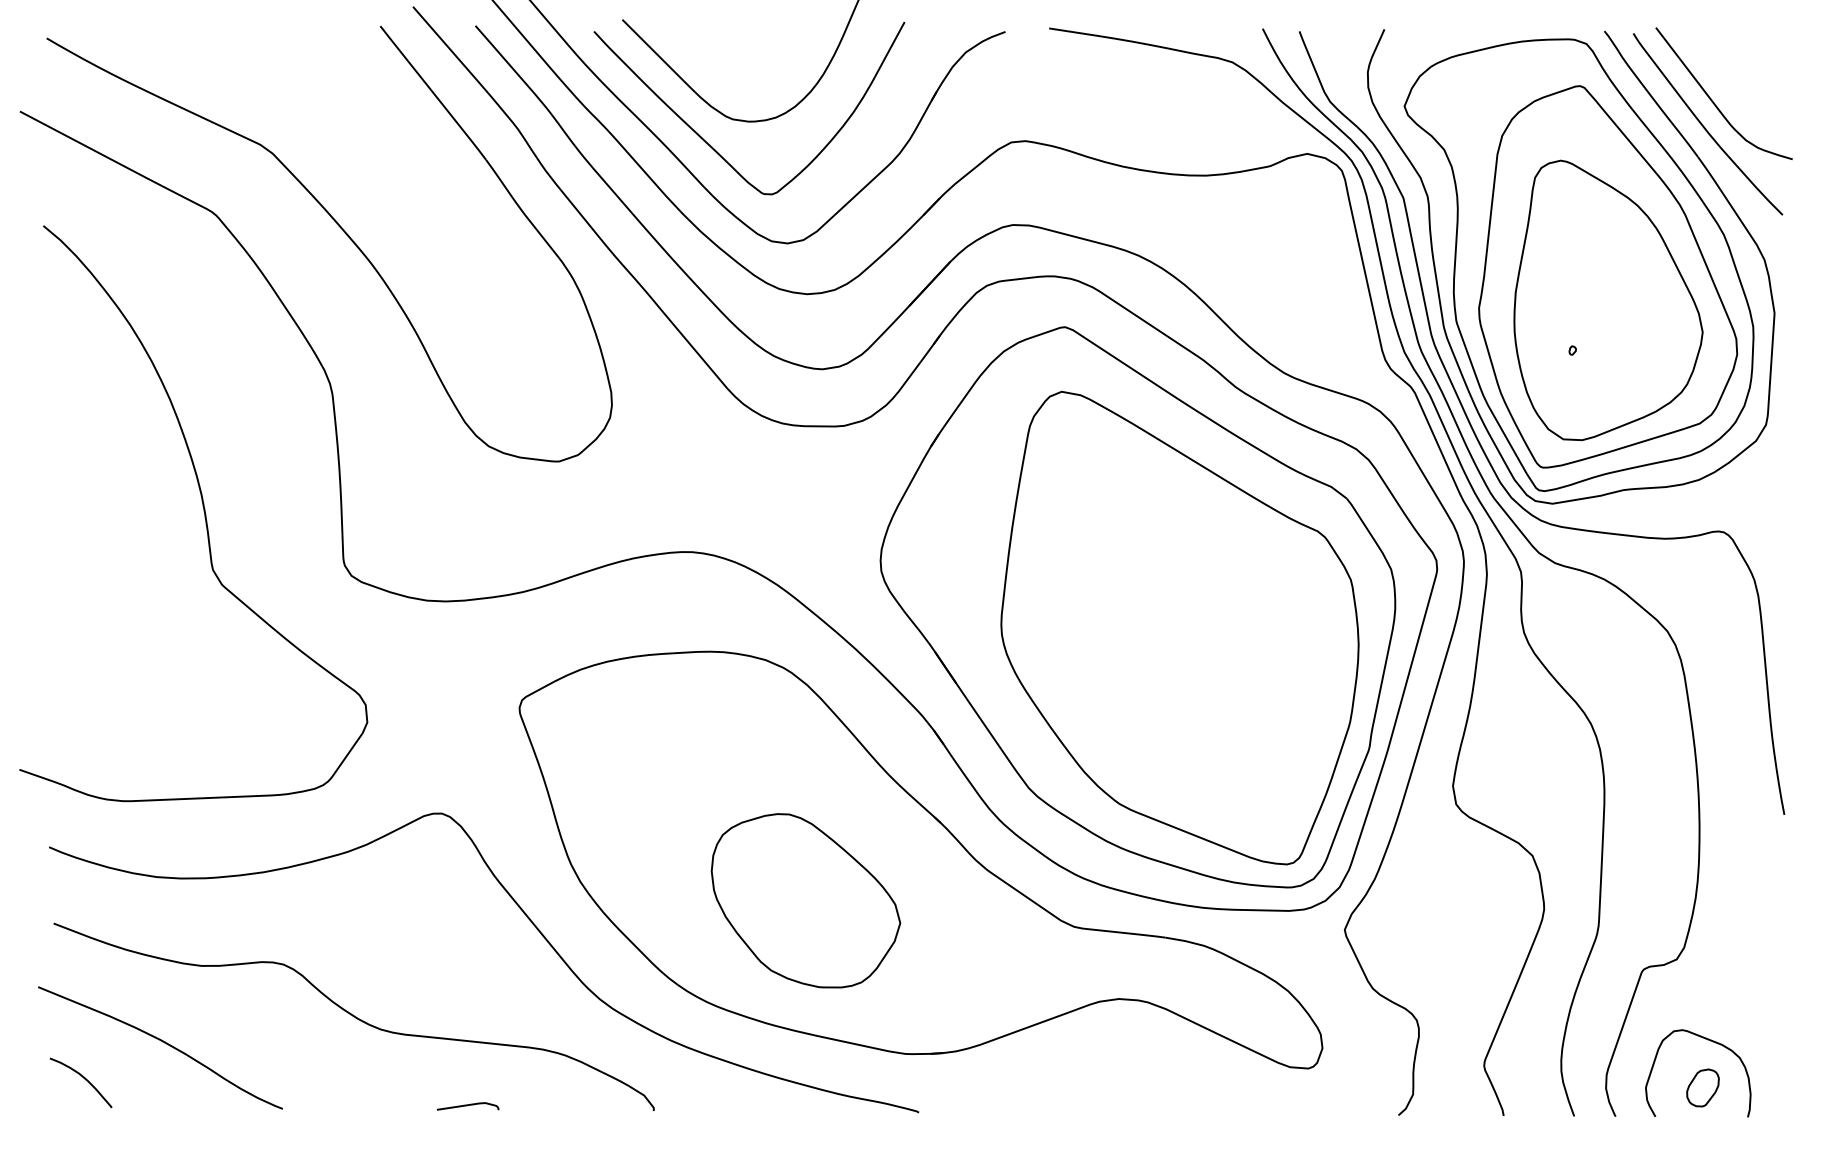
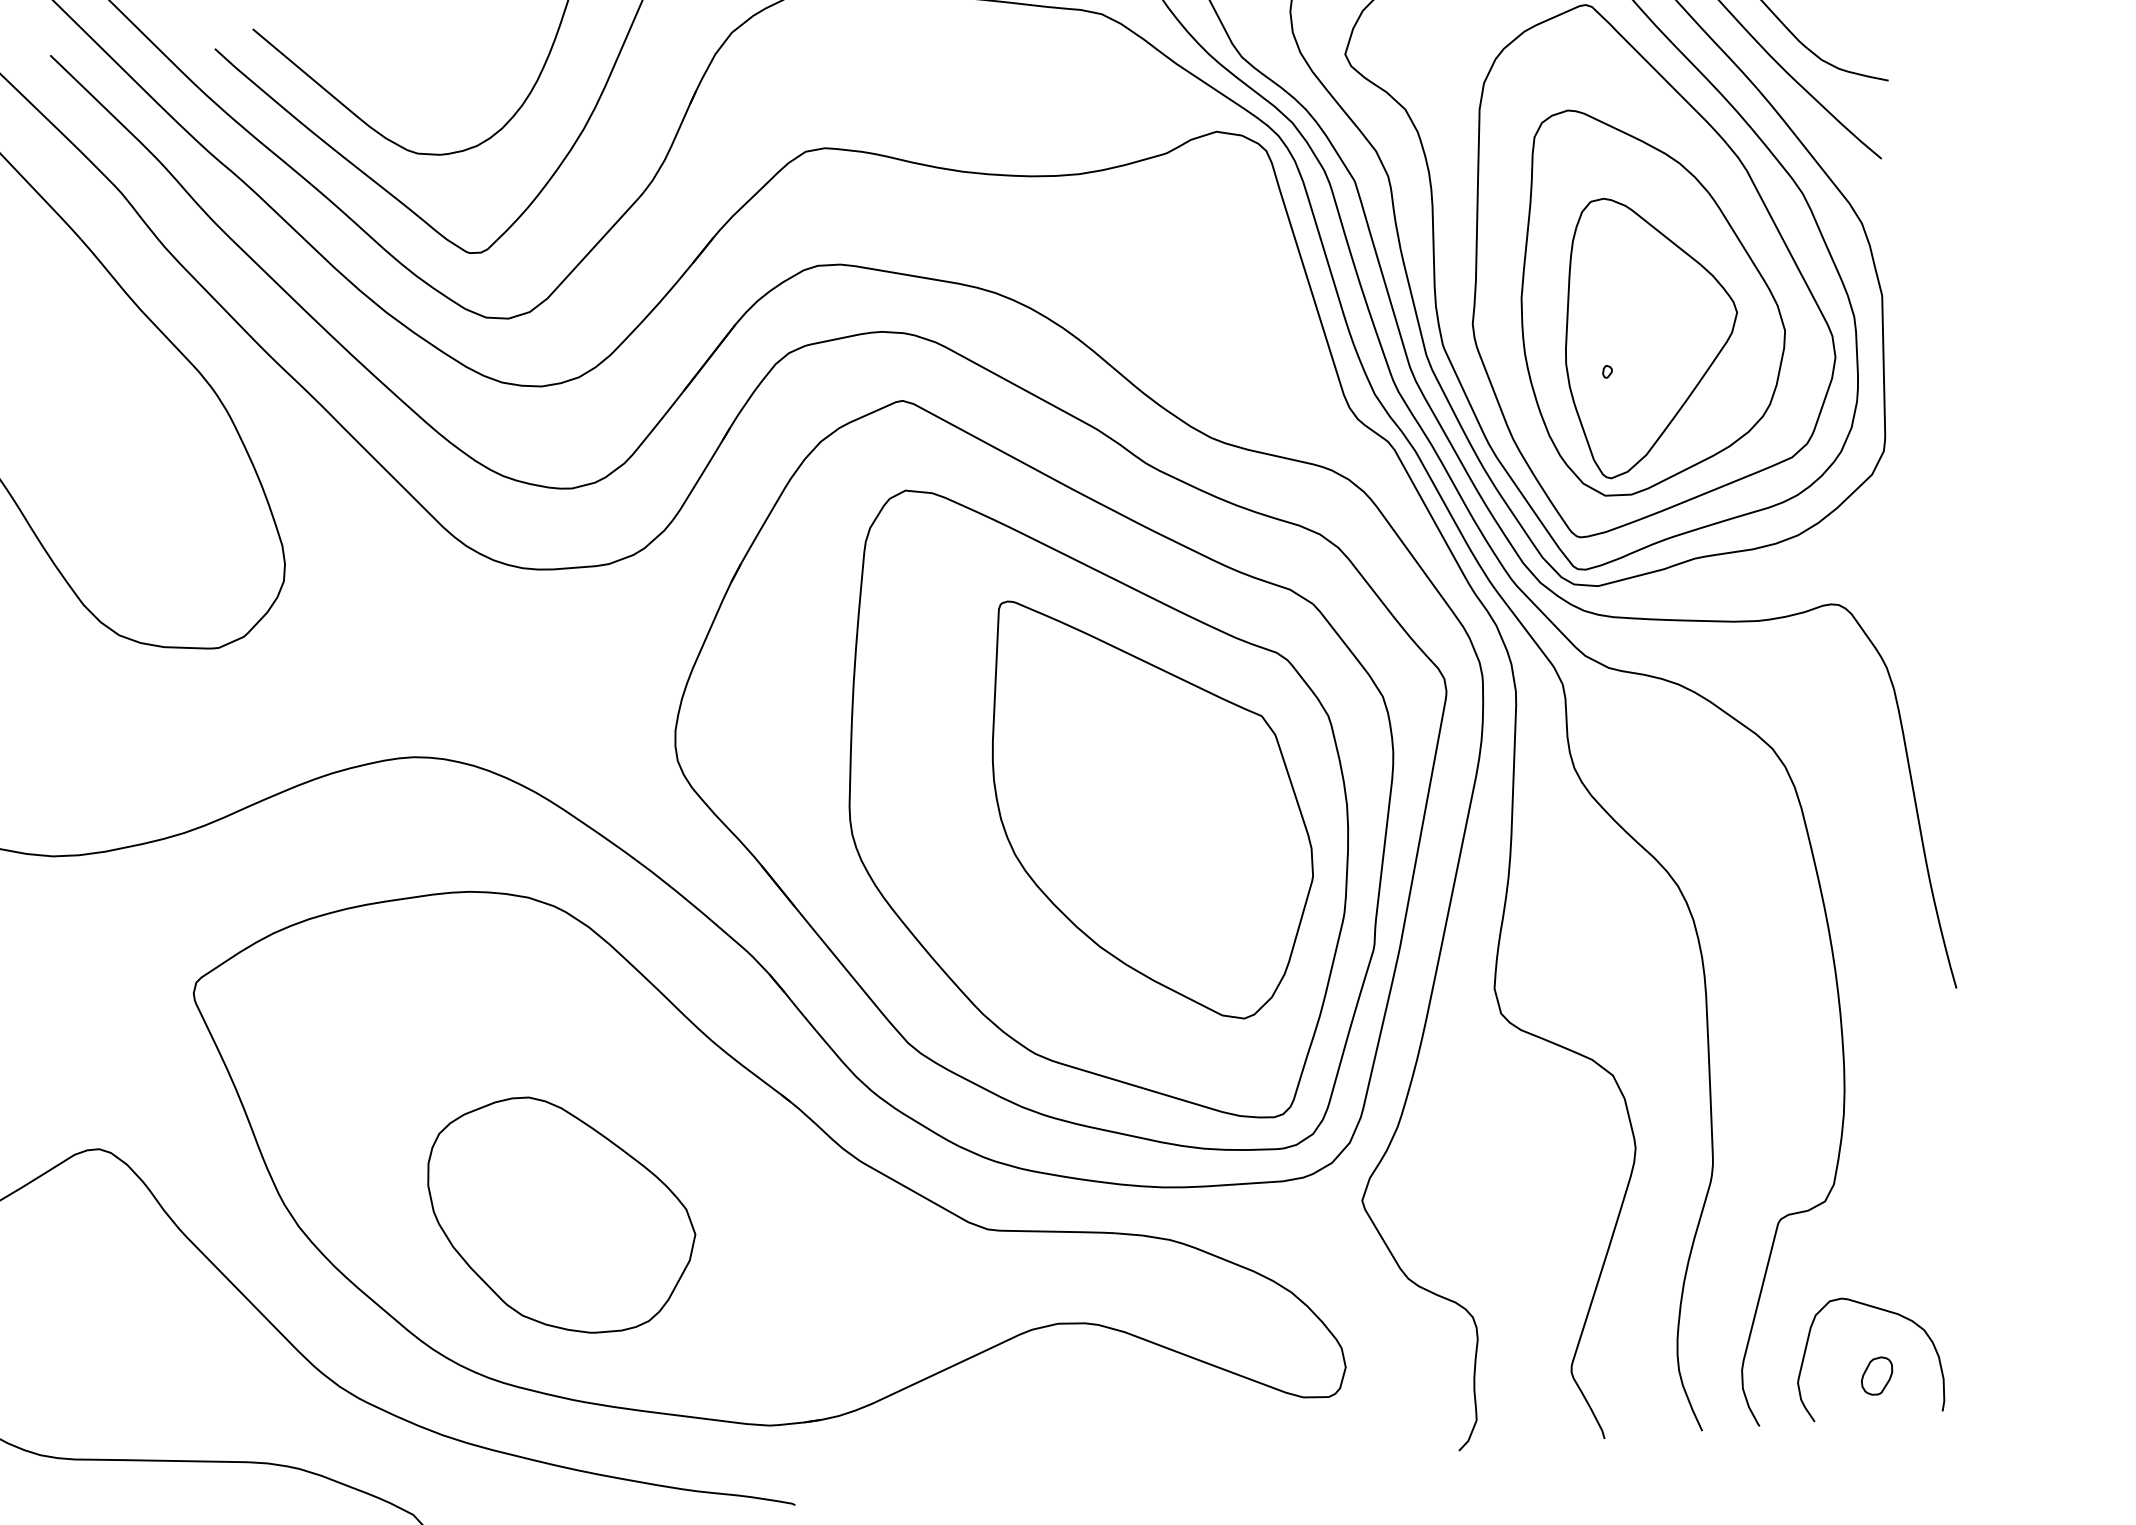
part: (1606, 326) -> (1651, 334), added
part: (1218, 634) -> (1151, 807), added
part: (805, 900) -> (561, 1214), moved
part: (1703, 1087) -> (1877, 1375), size x0.71

